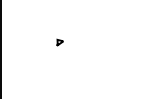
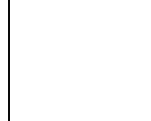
part: (59, 42) -> (67, 33), removed

